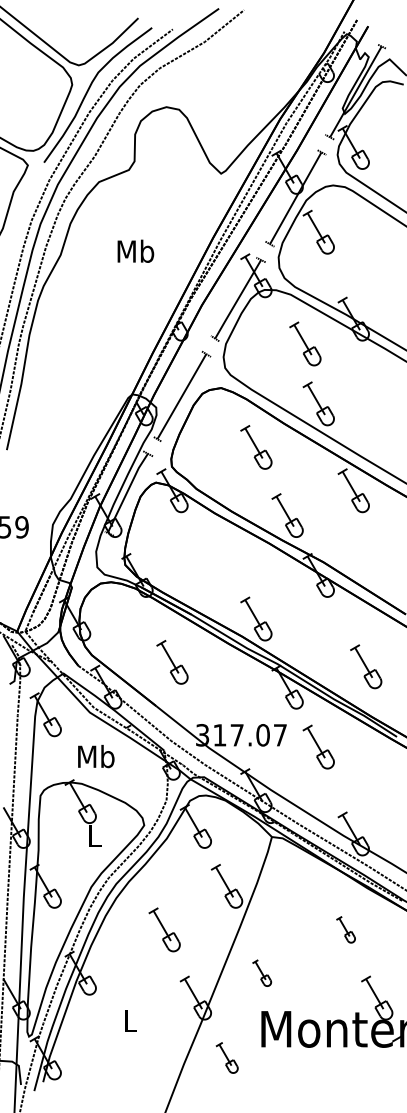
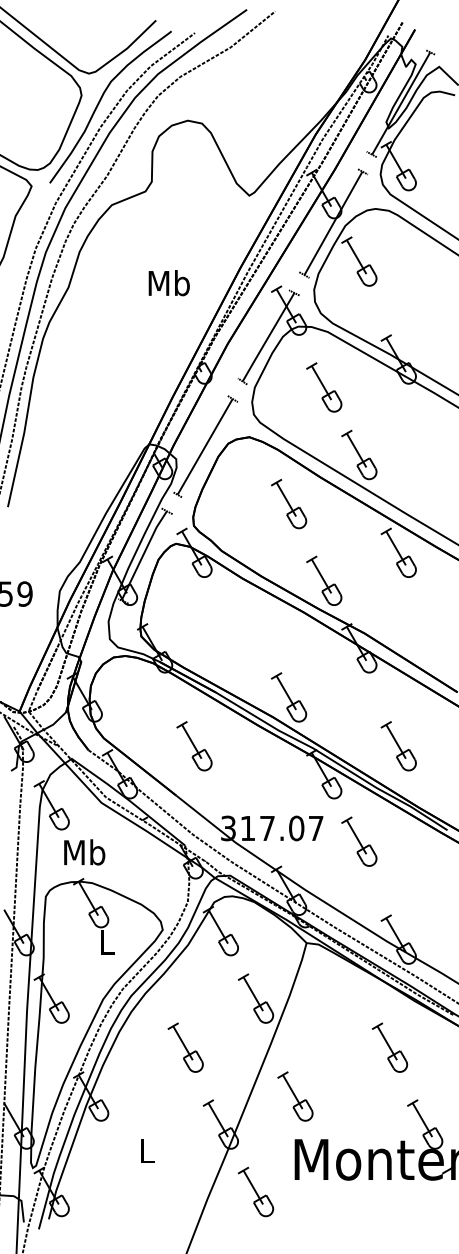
text: (135, 251) -> (168, 283), moved
part: (305, 343) -> (324, 387), moved
part: (365, 666) -> (398, 746), moved
text: (96, 756) -> (84, 852), moved
part: (345, 929) -> (389, 1047), size x1.67
part: (262, 973) -> (295, 1096), size x1.67
part: (227, 1057) -> (256, 1191), size x1.43

